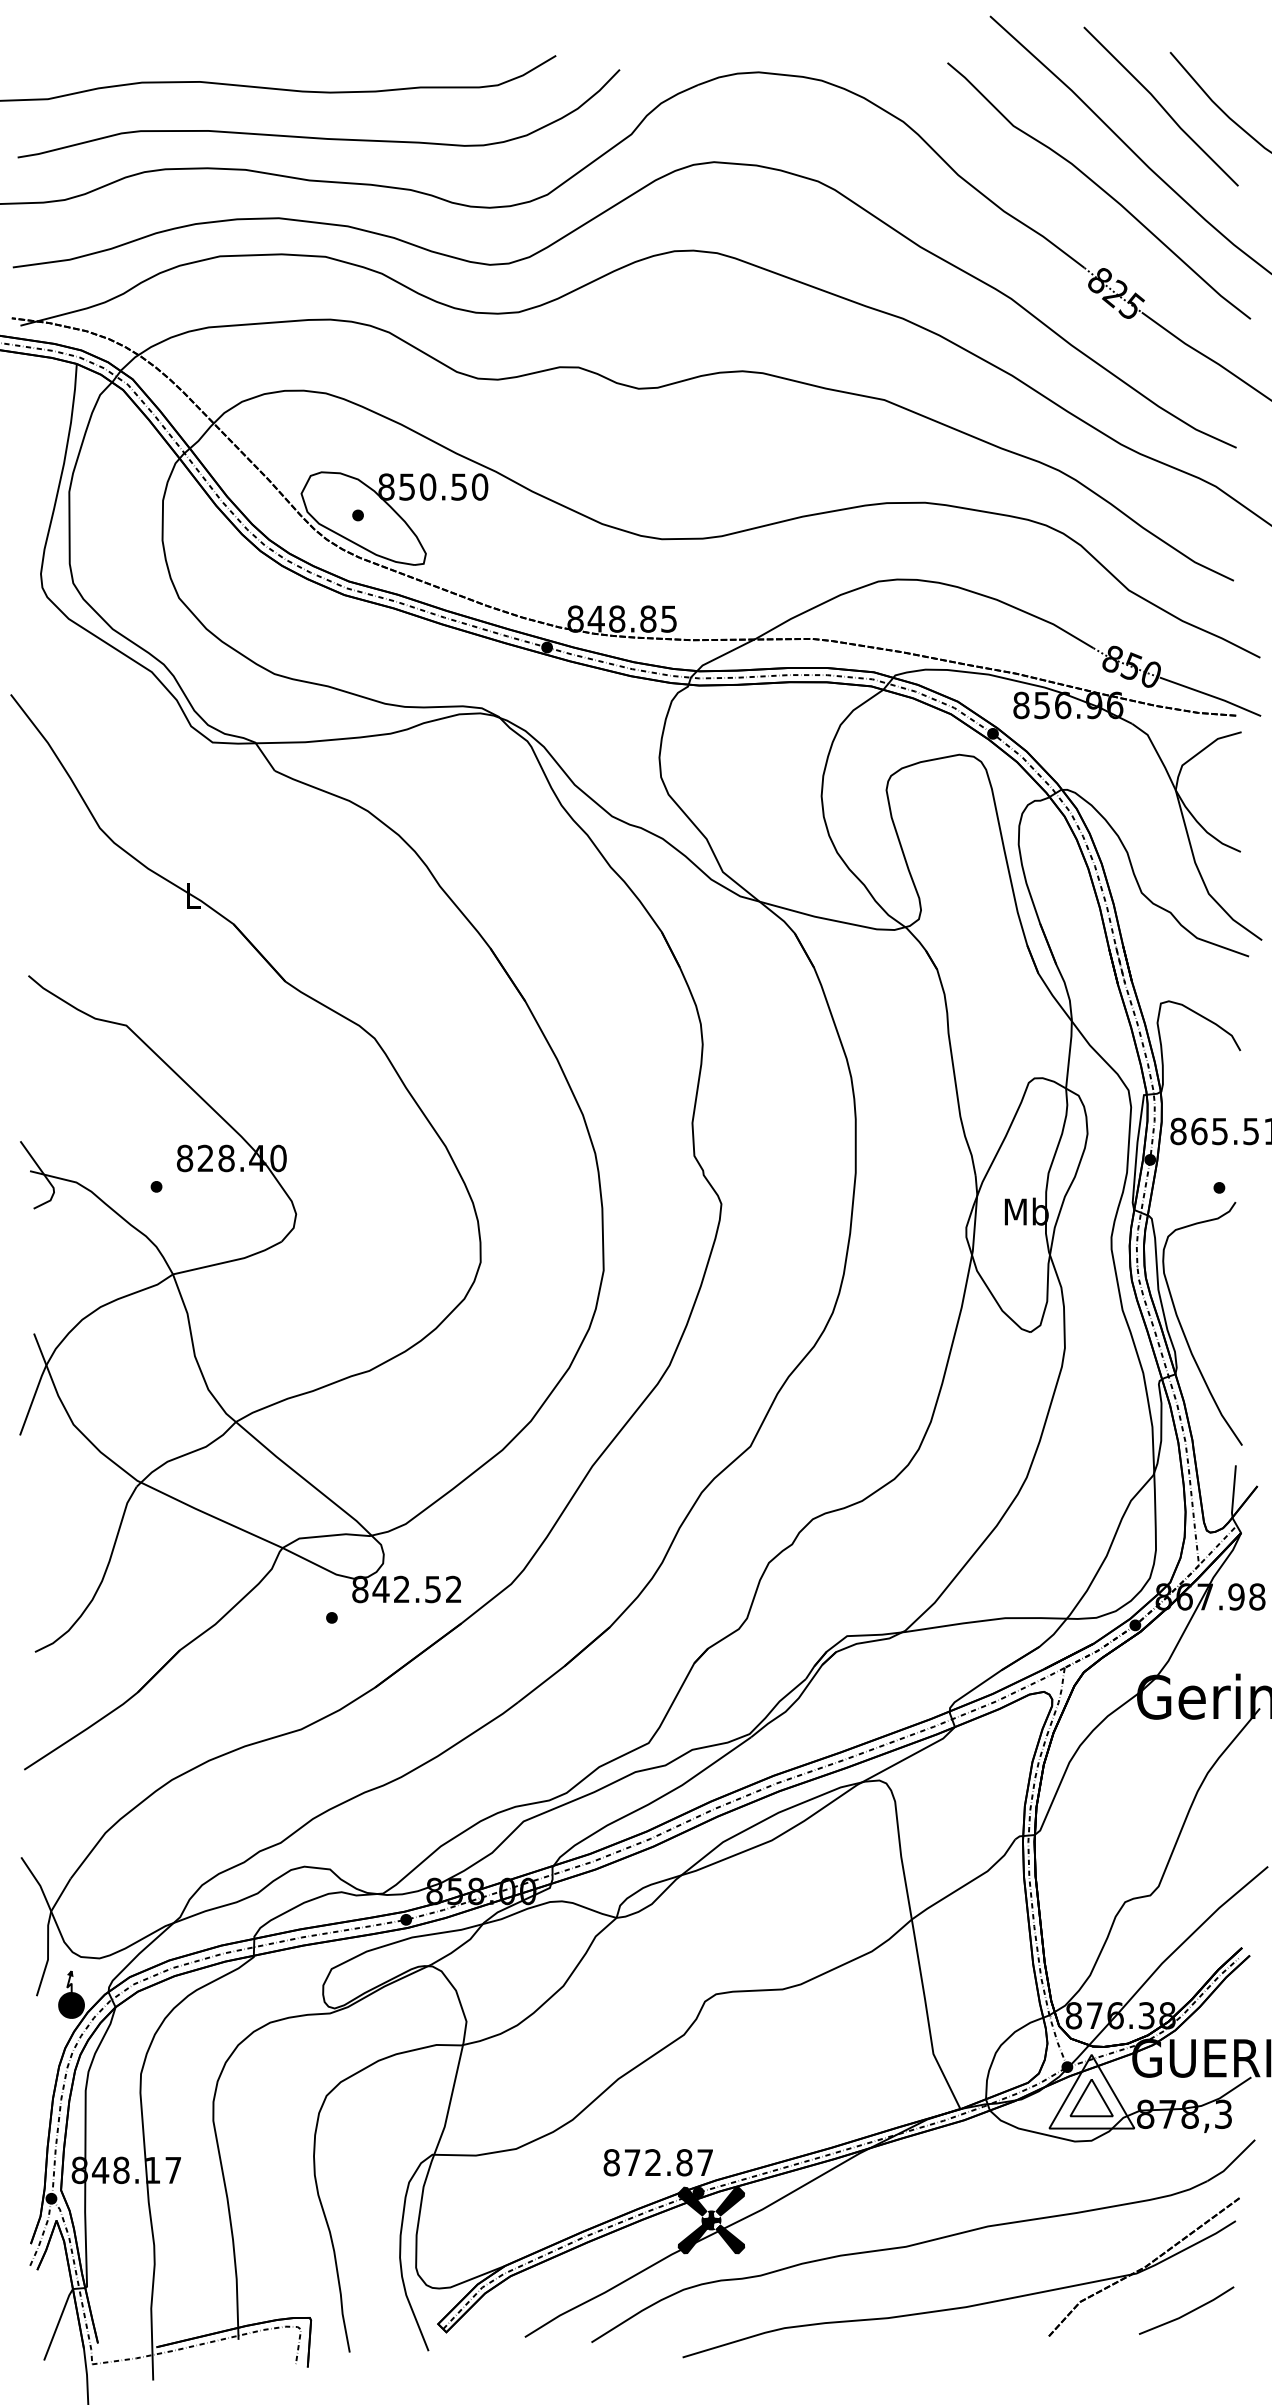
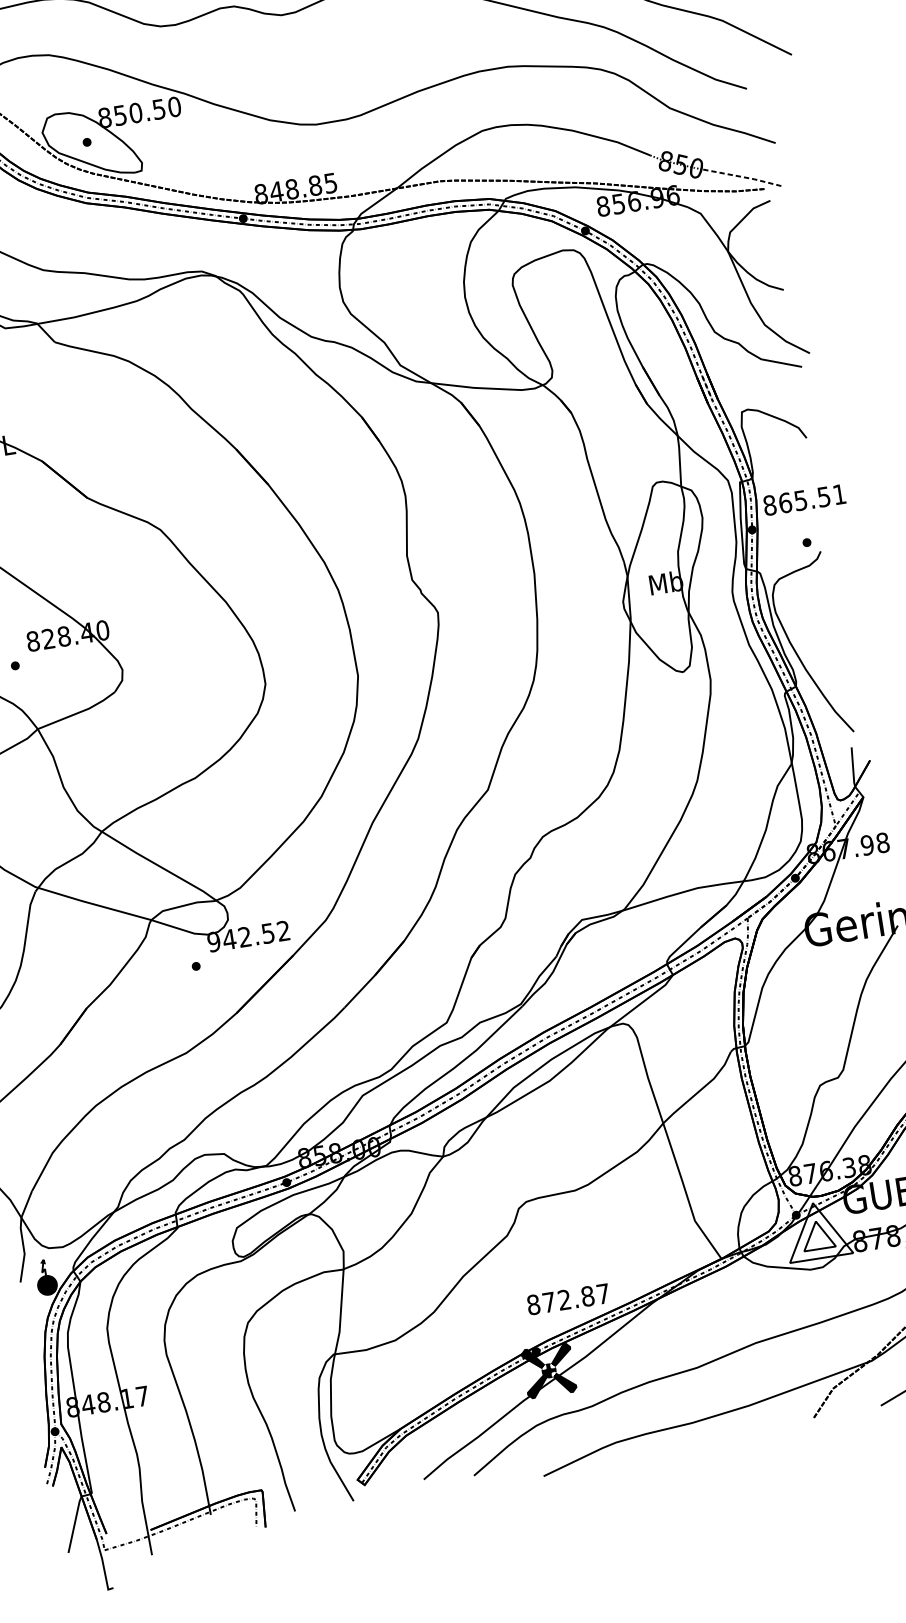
line: (1211, 696) -> (743, 177), solid -> dashed
text: (360, 1589) -> (214, 941), 842.52 -> 942.52
text: (657, 2162) -> (567, 1299), moved

